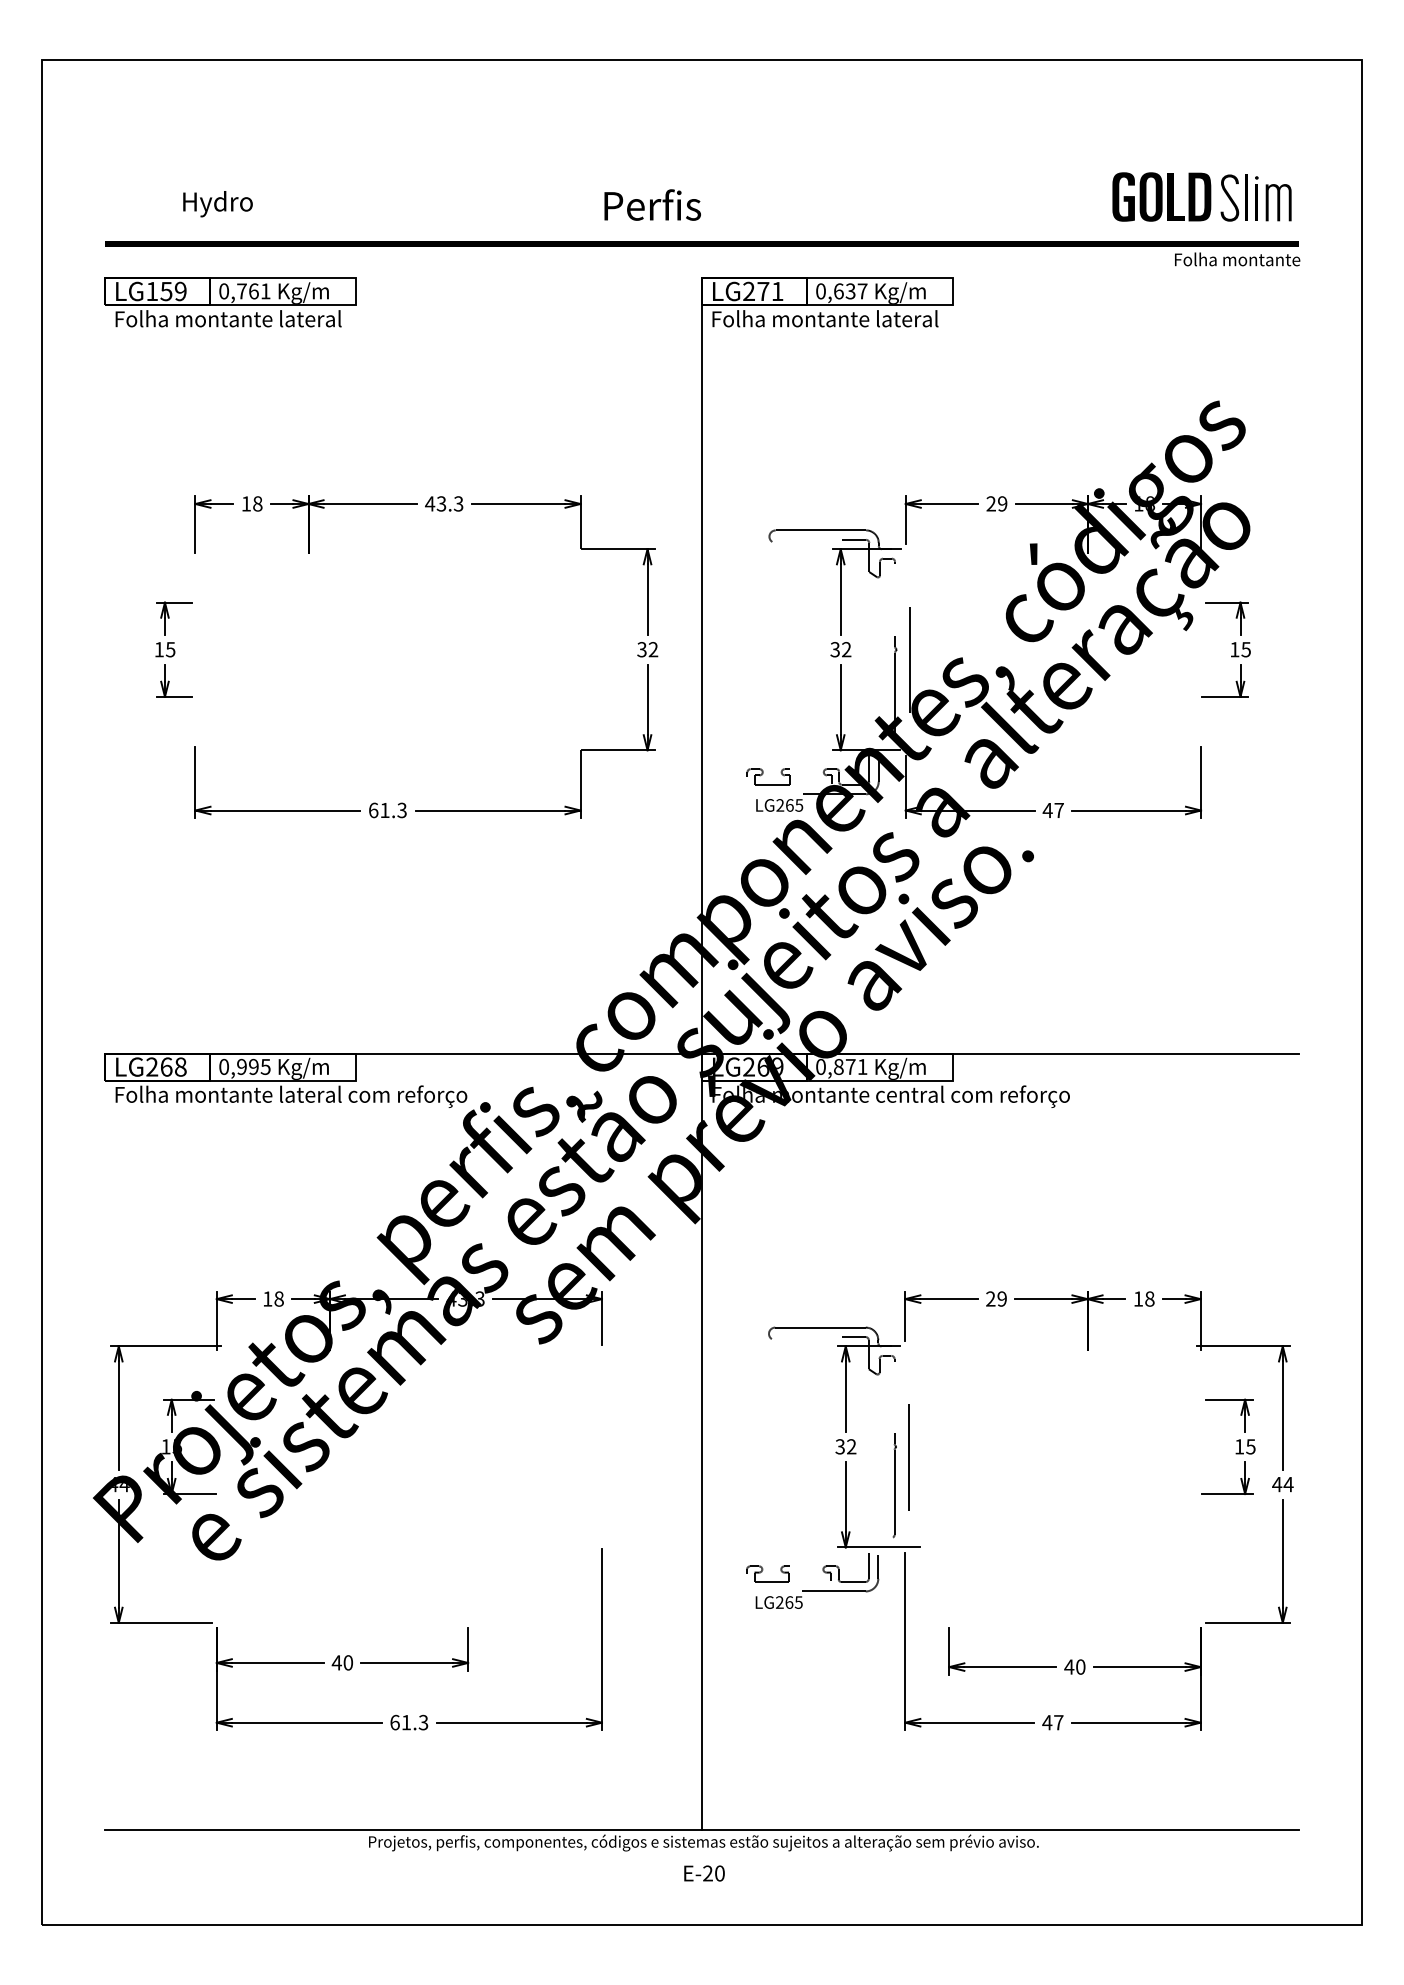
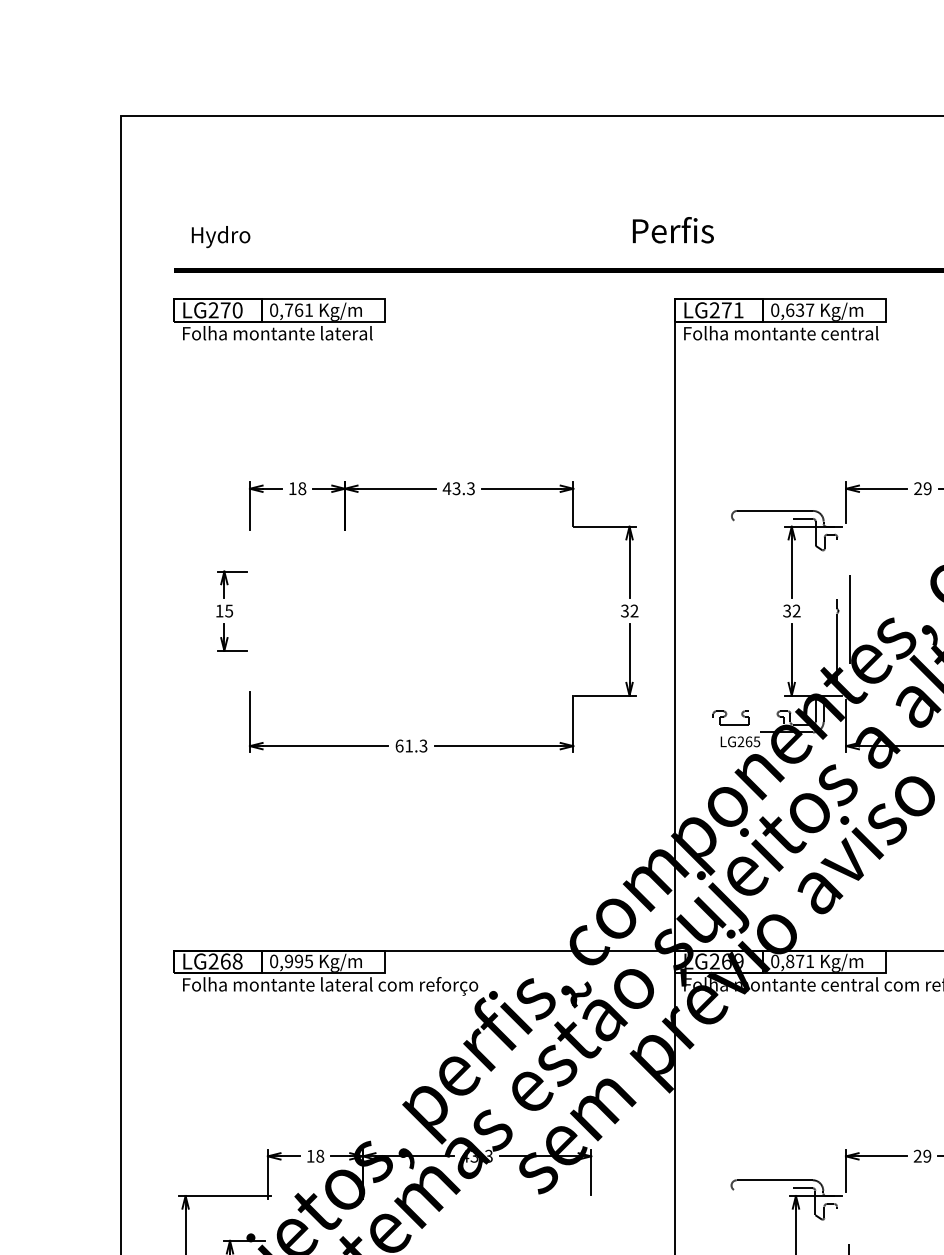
text: (217, 204) -> (220, 237), moved
text: (652, 204) -> (673, 229), moved
text: (166, 291) -> (225, 310), LG159 -> LG270
text: (910, 318) -> (850, 333), Folha montante lateral -> Folha montante central

